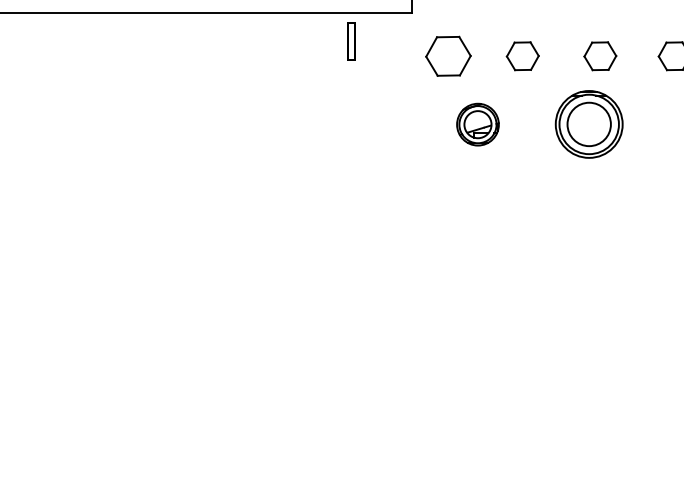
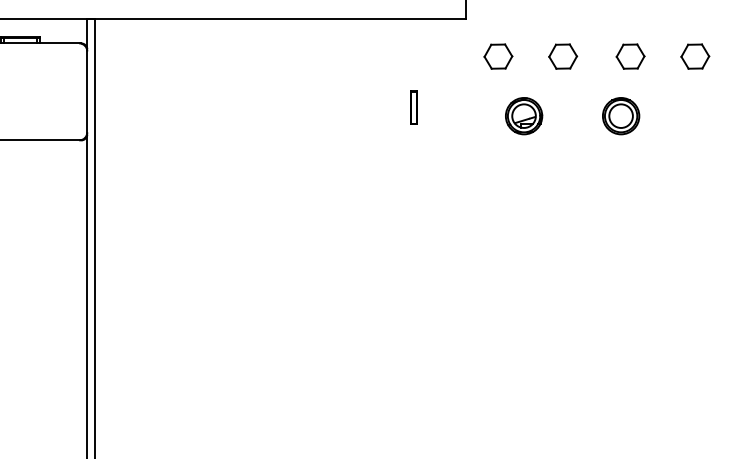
part: (350, 41) -> (413, 107), moved
part: (448, 56) -> (498, 56), size x0.71
part: (589, 125) -> (621, 116), size x0.62

